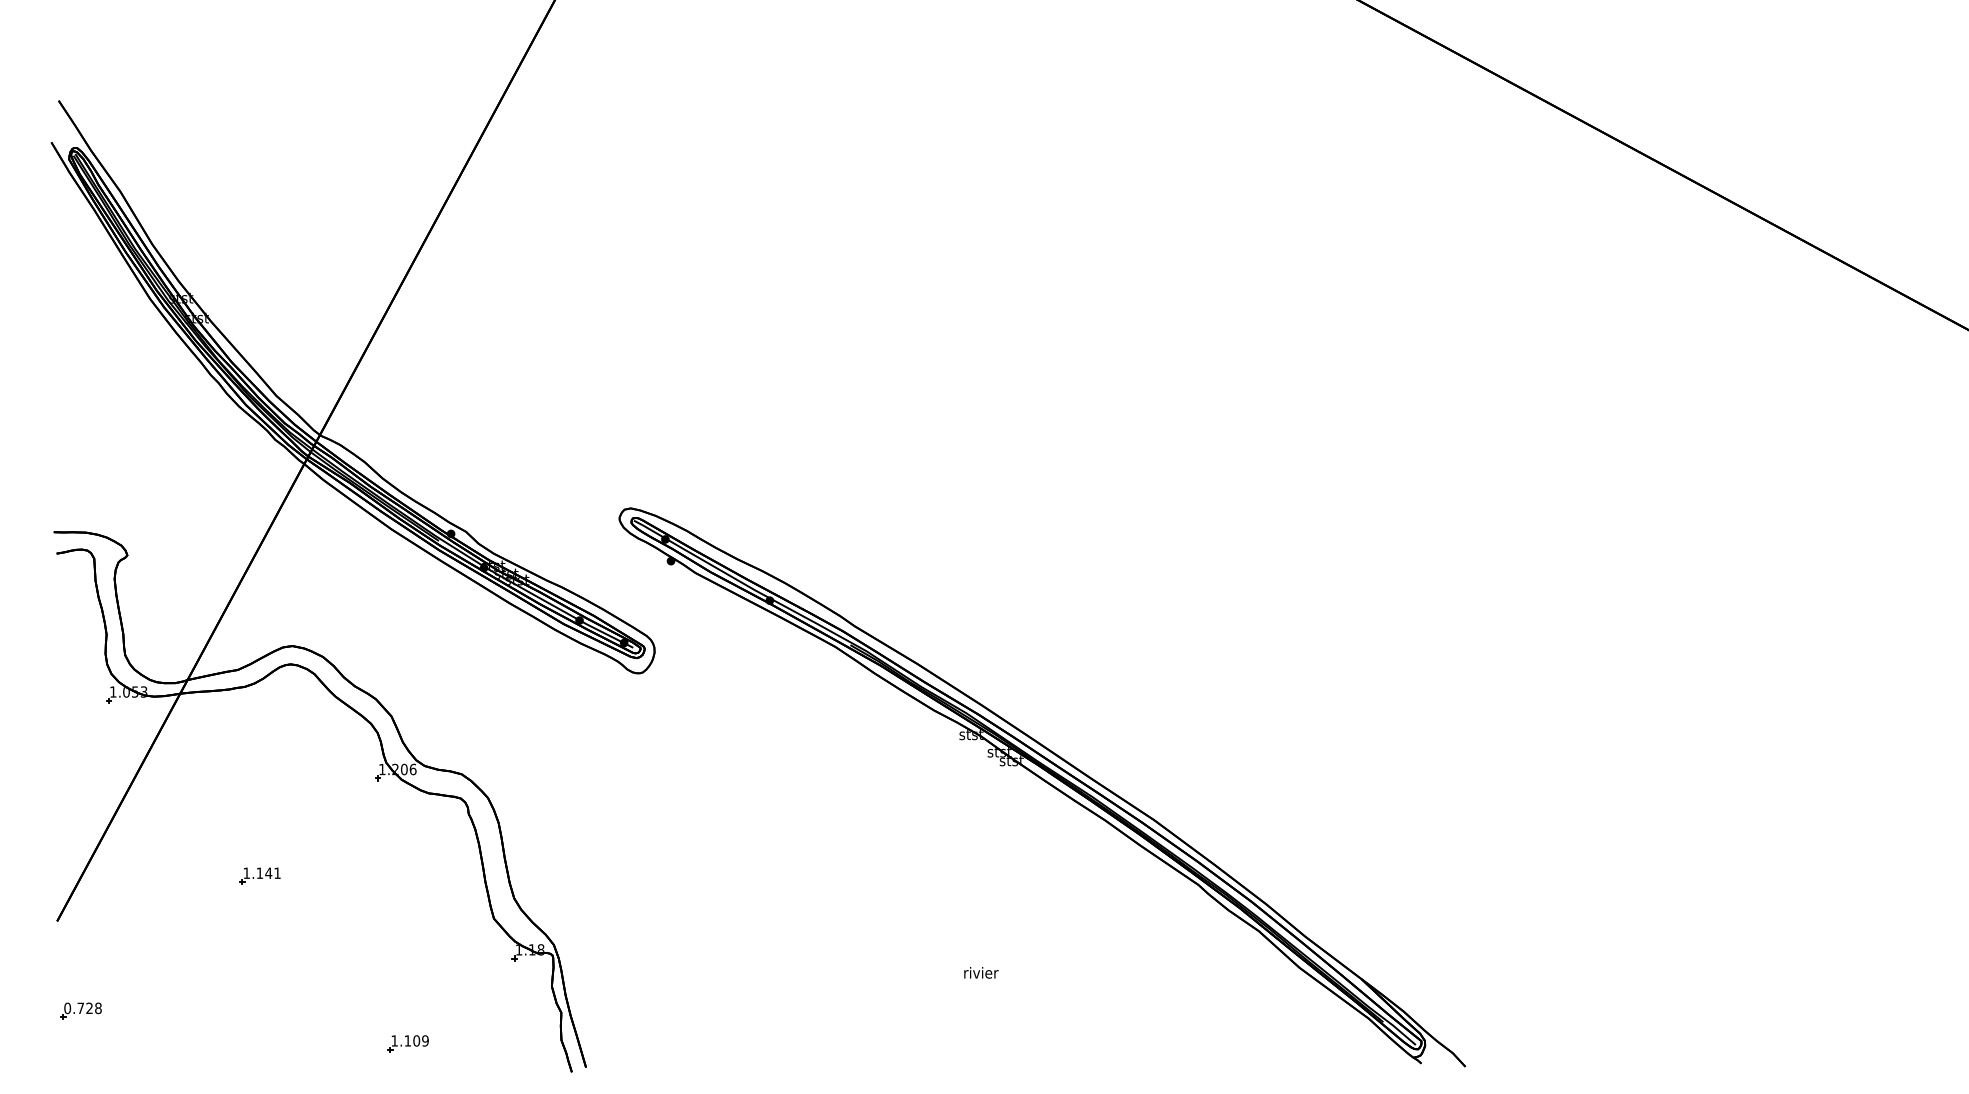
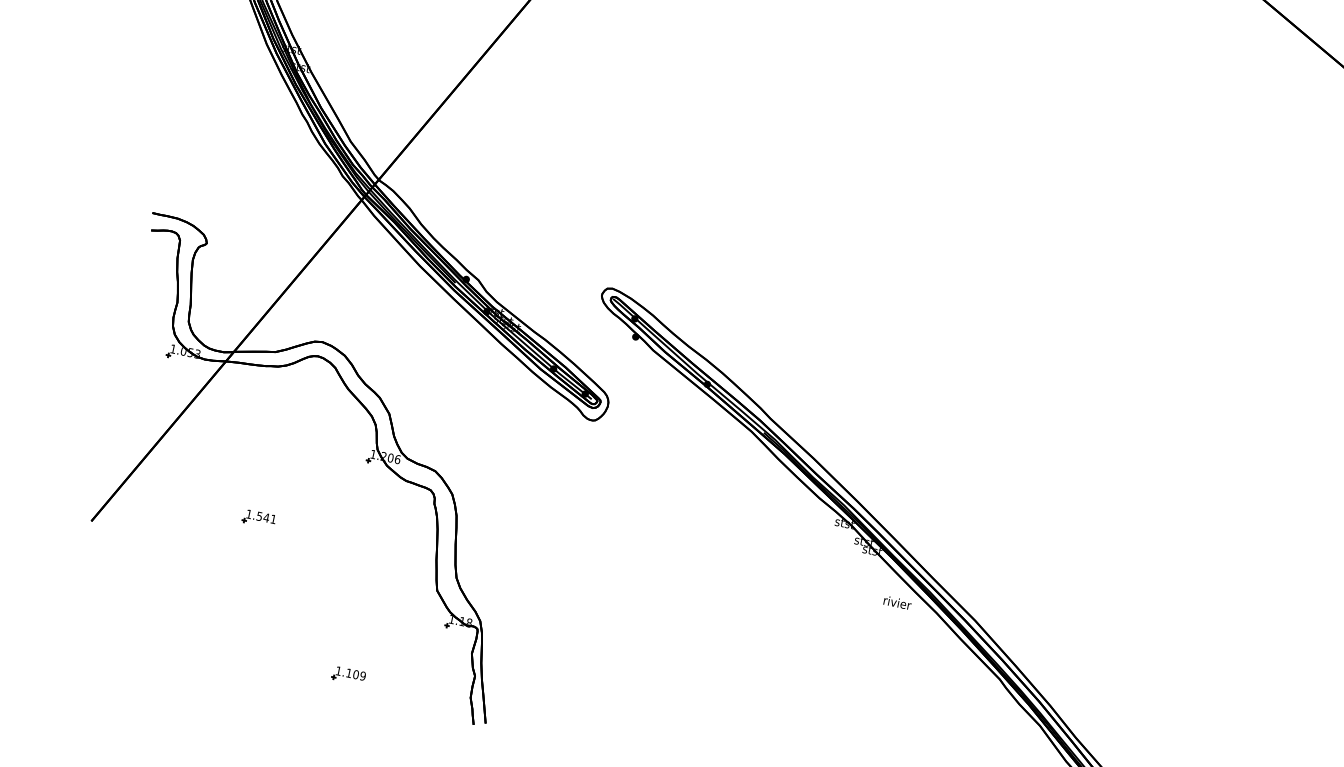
text: (259, 872) -> (259, 515), 1.141 -> 1.541
text: (981, 972) -> (897, 602), moved
part: (80, 1010) -> (95, 595), removed

